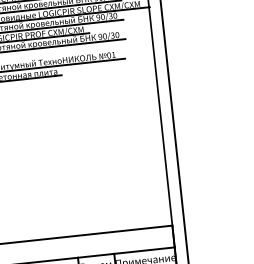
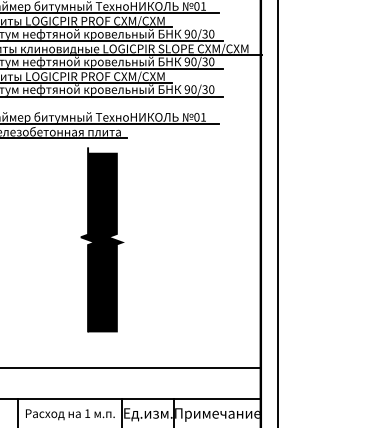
part: (52, 147) -> (102, 239), added

